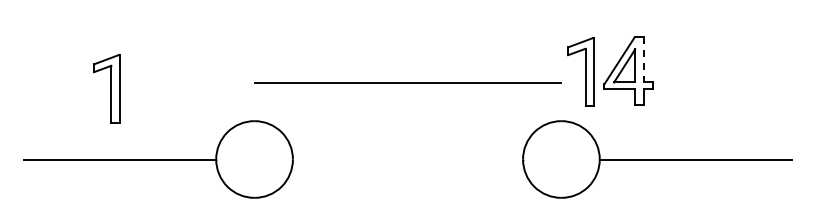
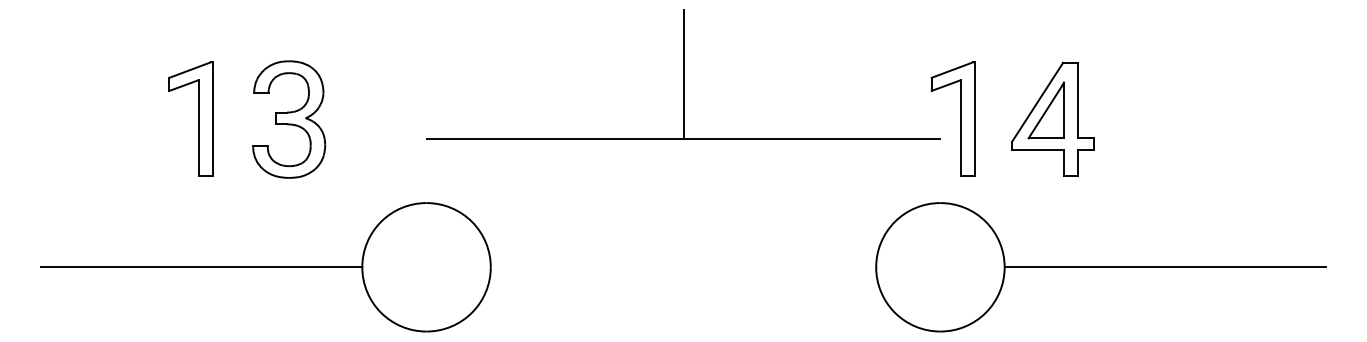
line: (408, 44) -> (684, 74), added
line: (643, 59) -> (1077, 99), dashed -> solid
part: (172, 70) -> (289, 118), added
part: (580, 71) -> (952, 118), moved
part: (106, 88) -> (190, 118), moved

